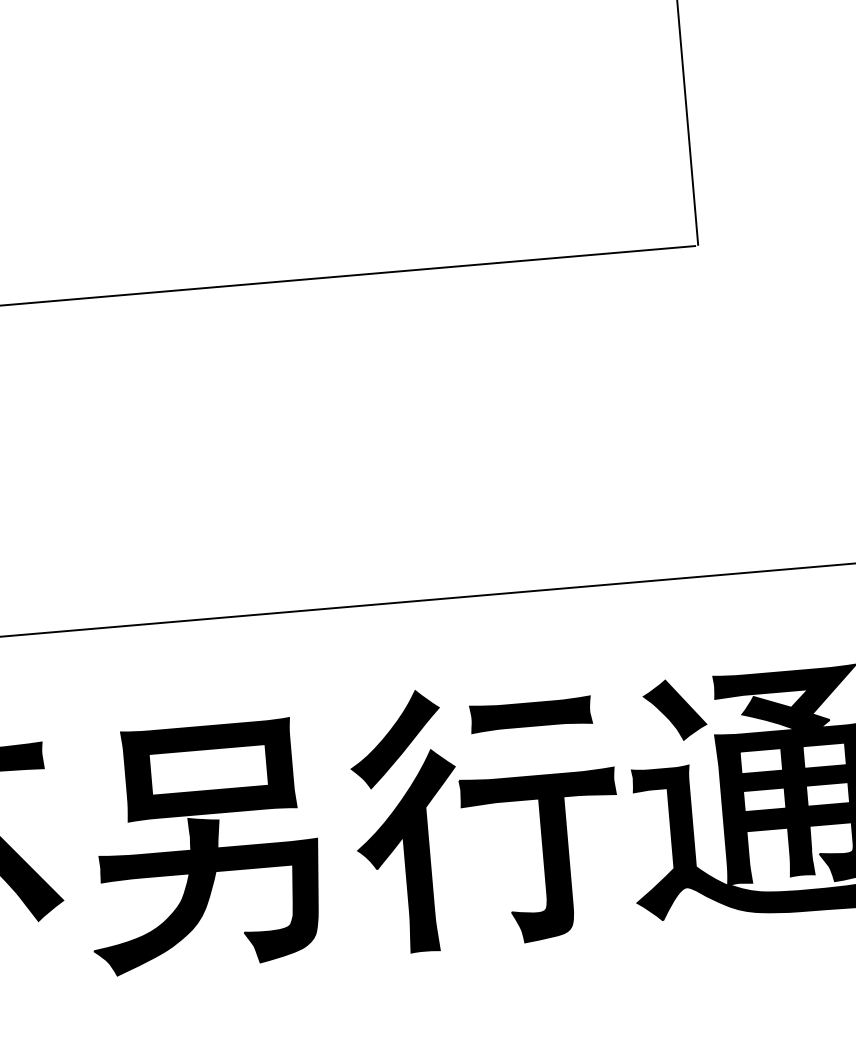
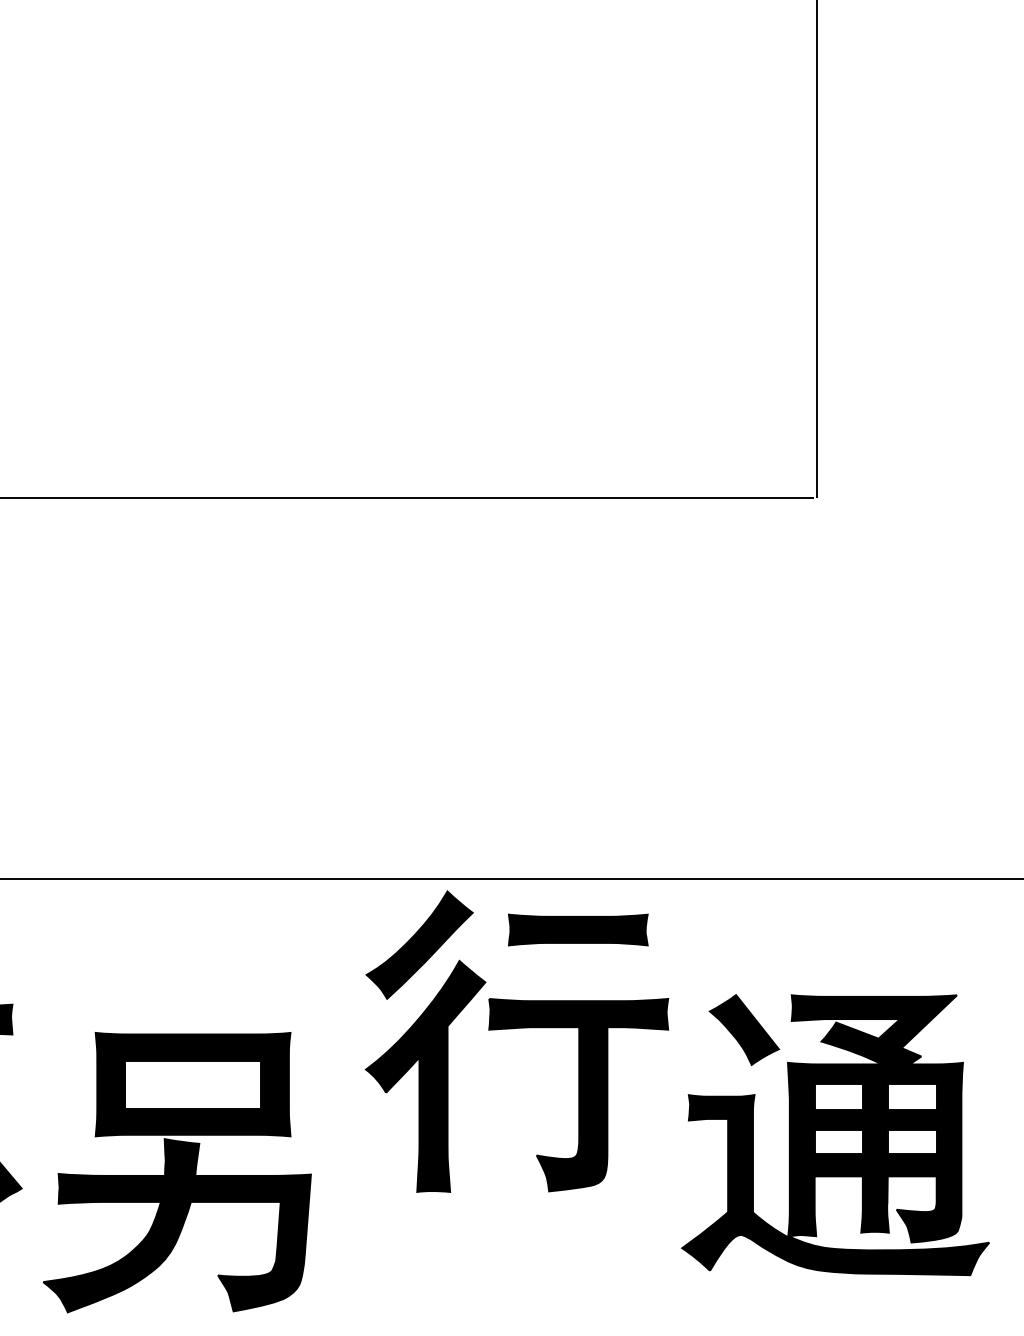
part: (481, 805) -> (512, 1029), moved
part: (200, 846) -> (176, 1172), moved

